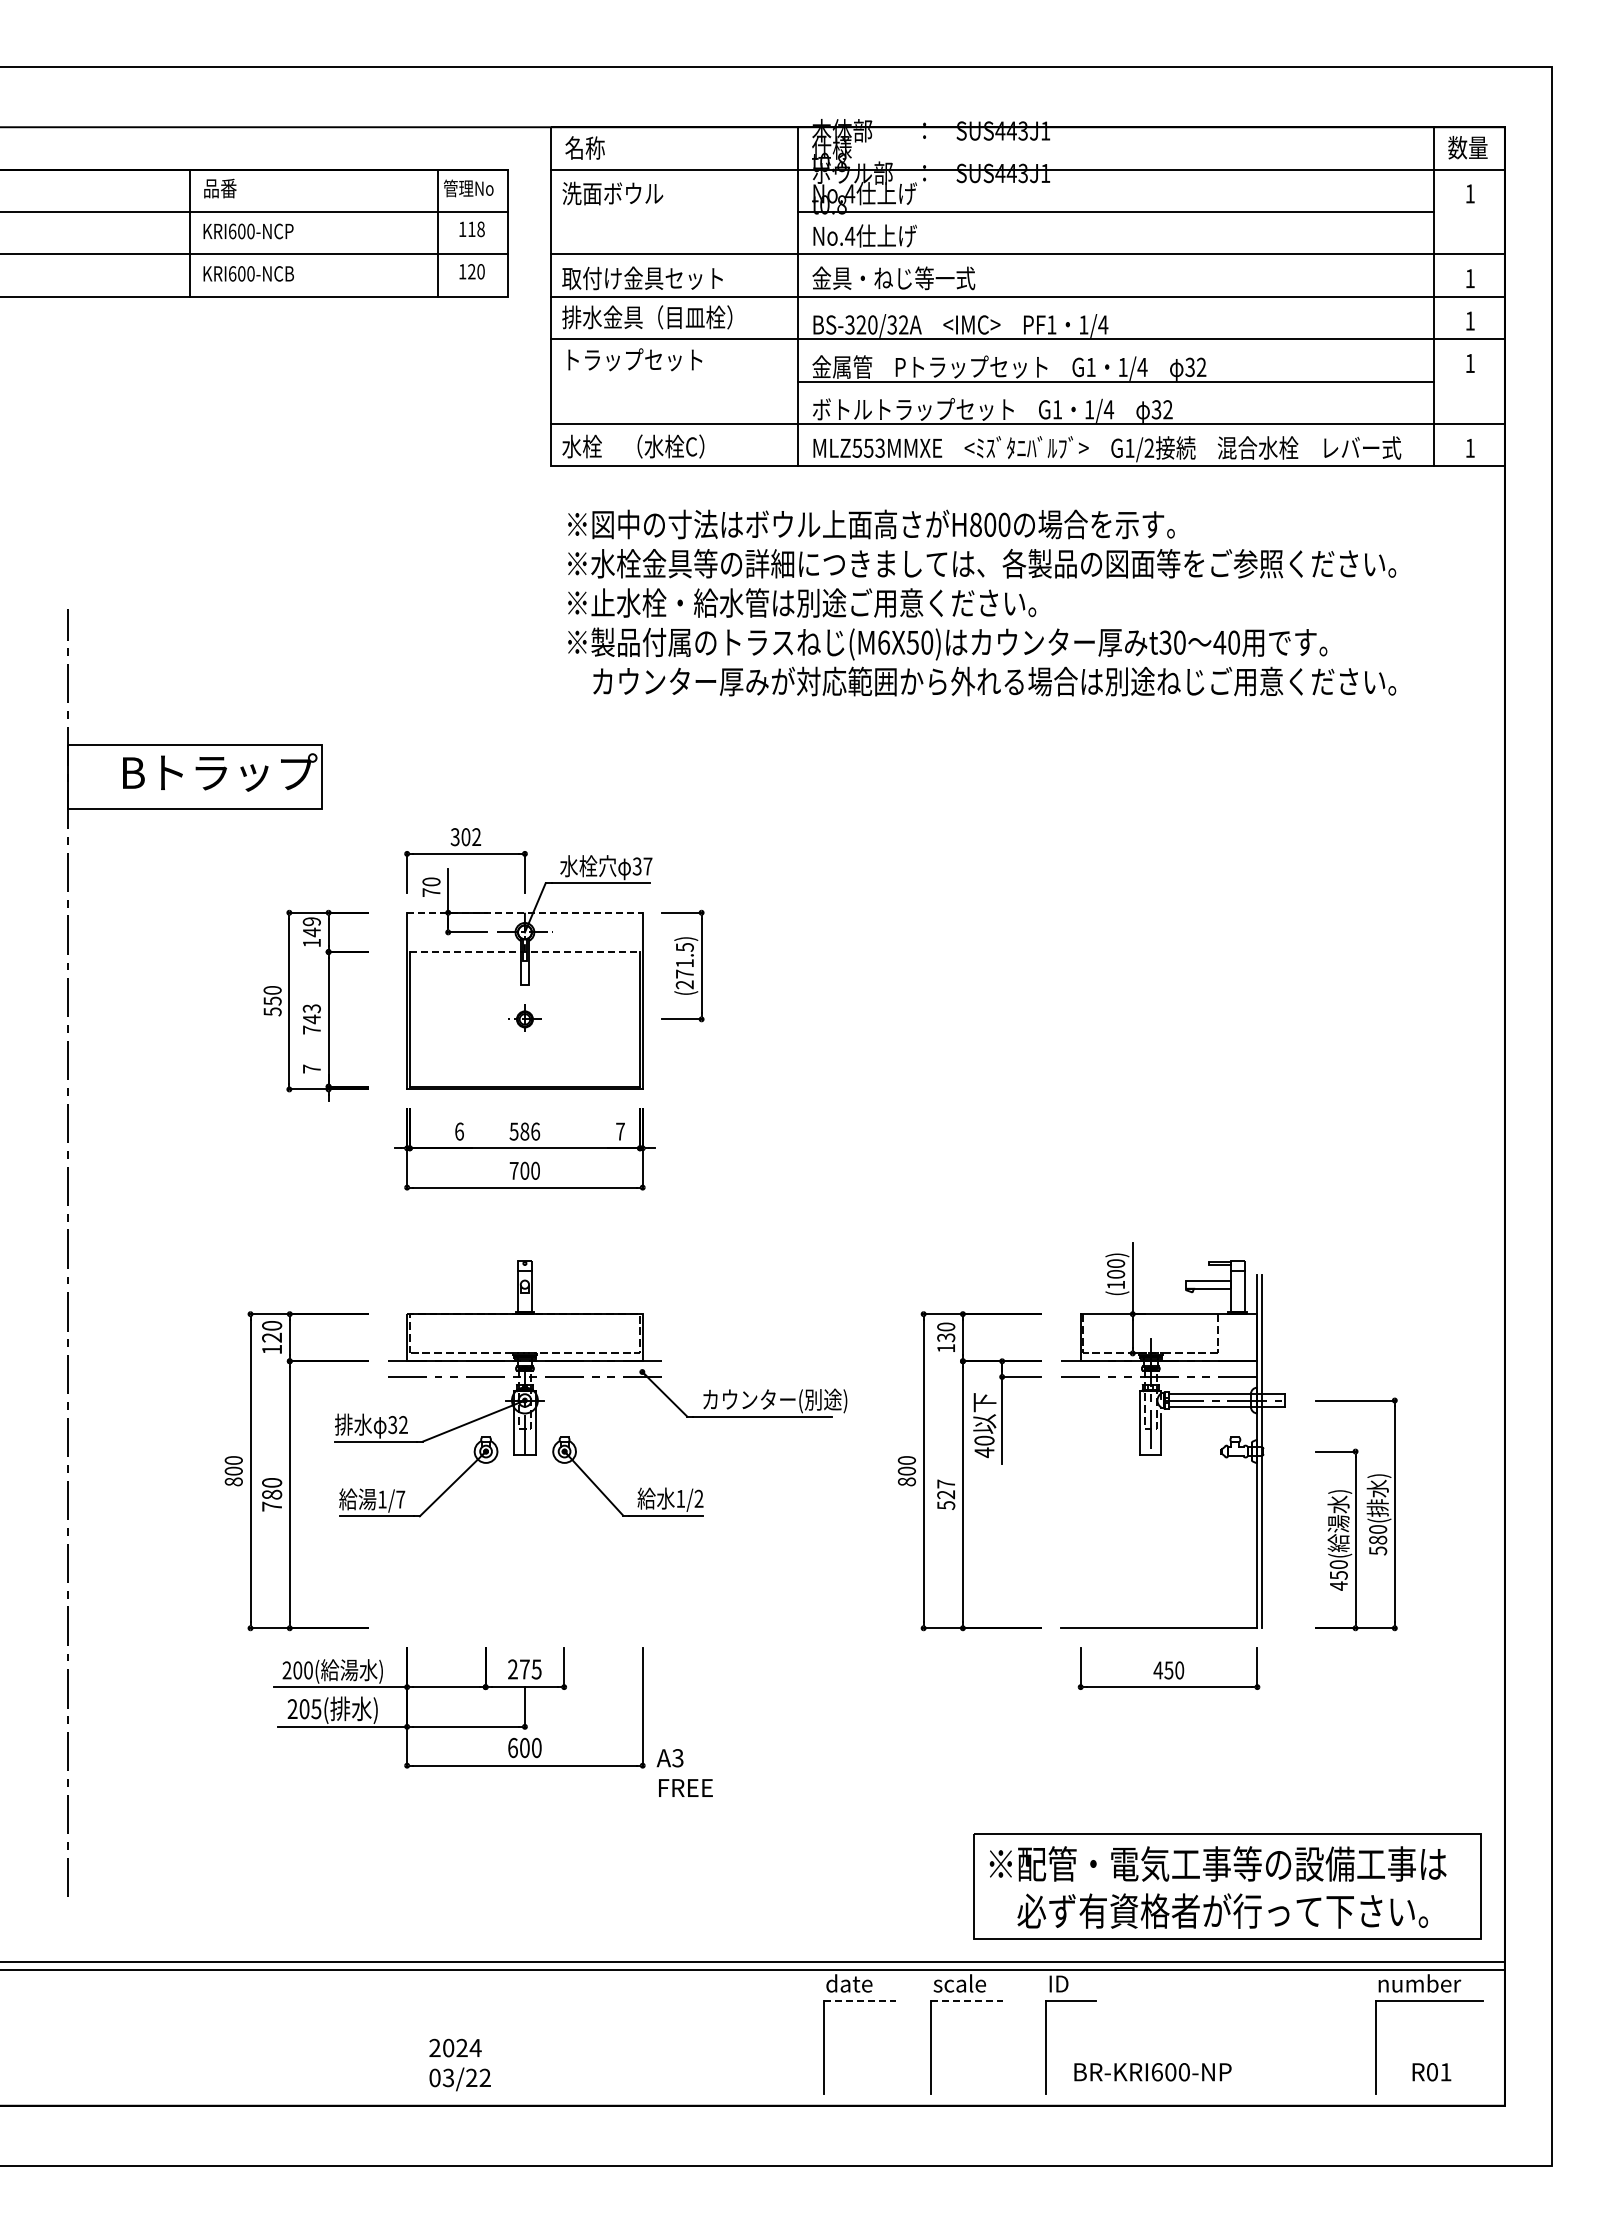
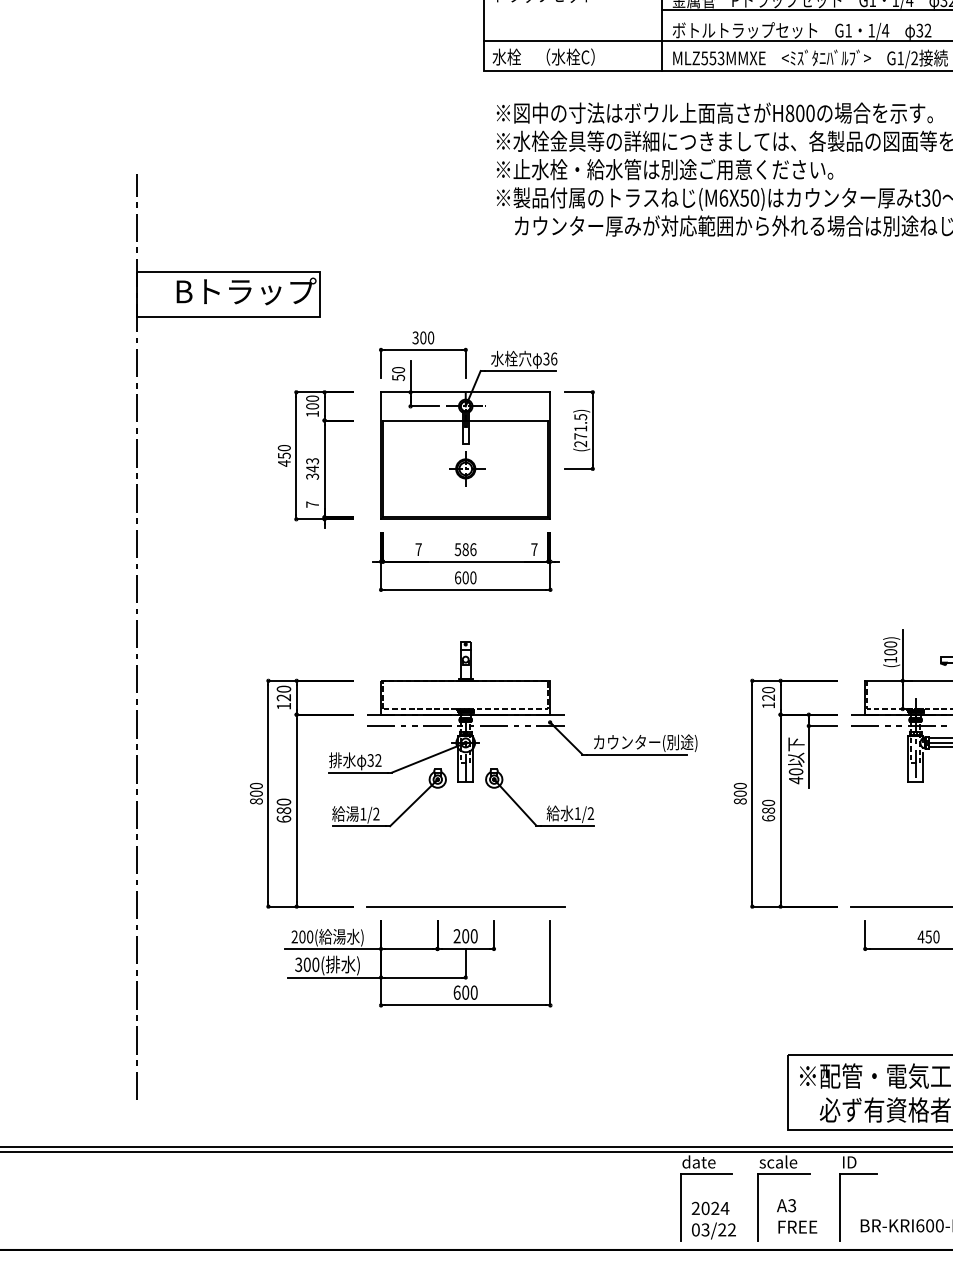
text: (476, 837) -> (430, 338), 302 -> 300
text: (647, 866) -> (553, 359), 37 -> 36
text: (431, 892) -> (398, 377), 70 -> 50
line: (524, 912) -> (465, 392), dashed -> solid
text: (311, 927) -> (312, 402), 149 -> 100
line: (525, 952) -> (466, 420), dashed -> solid
text: (272, 1011) -> (284, 463), 550 -> 450
part: (524, 1019) -> (465, 469), size x1.67
text: (311, 1029) -> (312, 476), 743 -> 343
text: (459, 1131) -> (418, 549), 6 -> 7
text: (513, 1170) -> (457, 577), 700 -> 600
text: (946, 1337) -> (768, 697), 130 -> 120
text: (946, 1494) -> (768, 810), 527 -> 680
text: (400, 1499) -> (376, 814), 1/7 -> 1/2
text: (272, 1506) -> (284, 819), 780 -> 680
line: (524, 1628) -> (465, 906), added
text: (530, 1669) -> (469, 936), 275 -> 200
text: (304, 1709) -> (307, 965), 205( -> 300(
text: (684, 1772) -> (796, 1215), moved
line: (859, 2000) -> (706, 1174), dashed -> solid
line: (967, 2000) -> (783, 1174), dashed -> solid
text: (459, 2064) -> (713, 1220), moved

